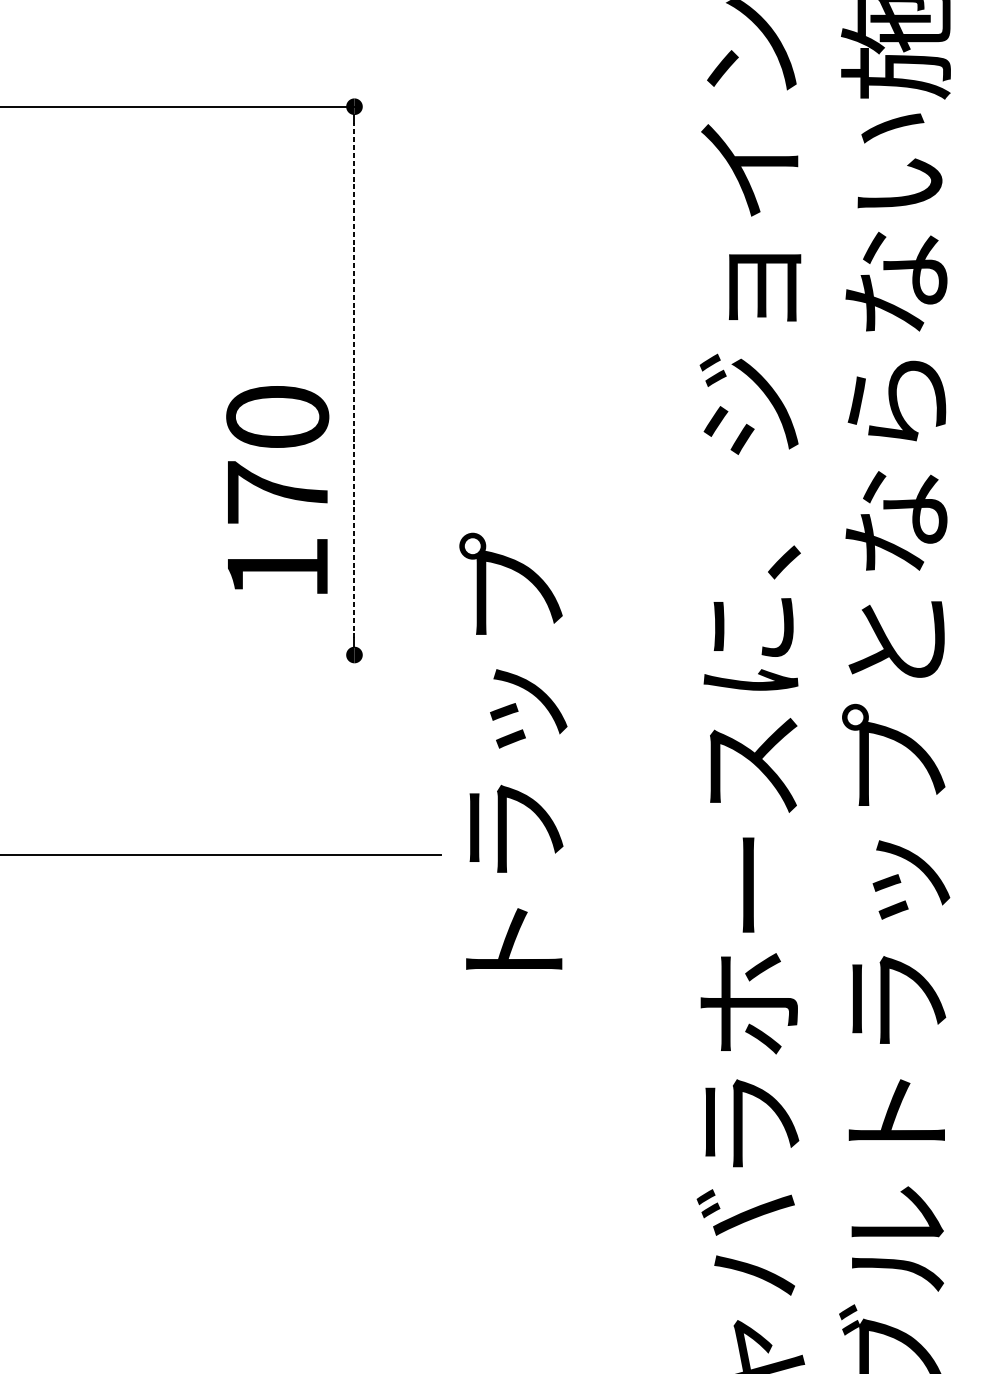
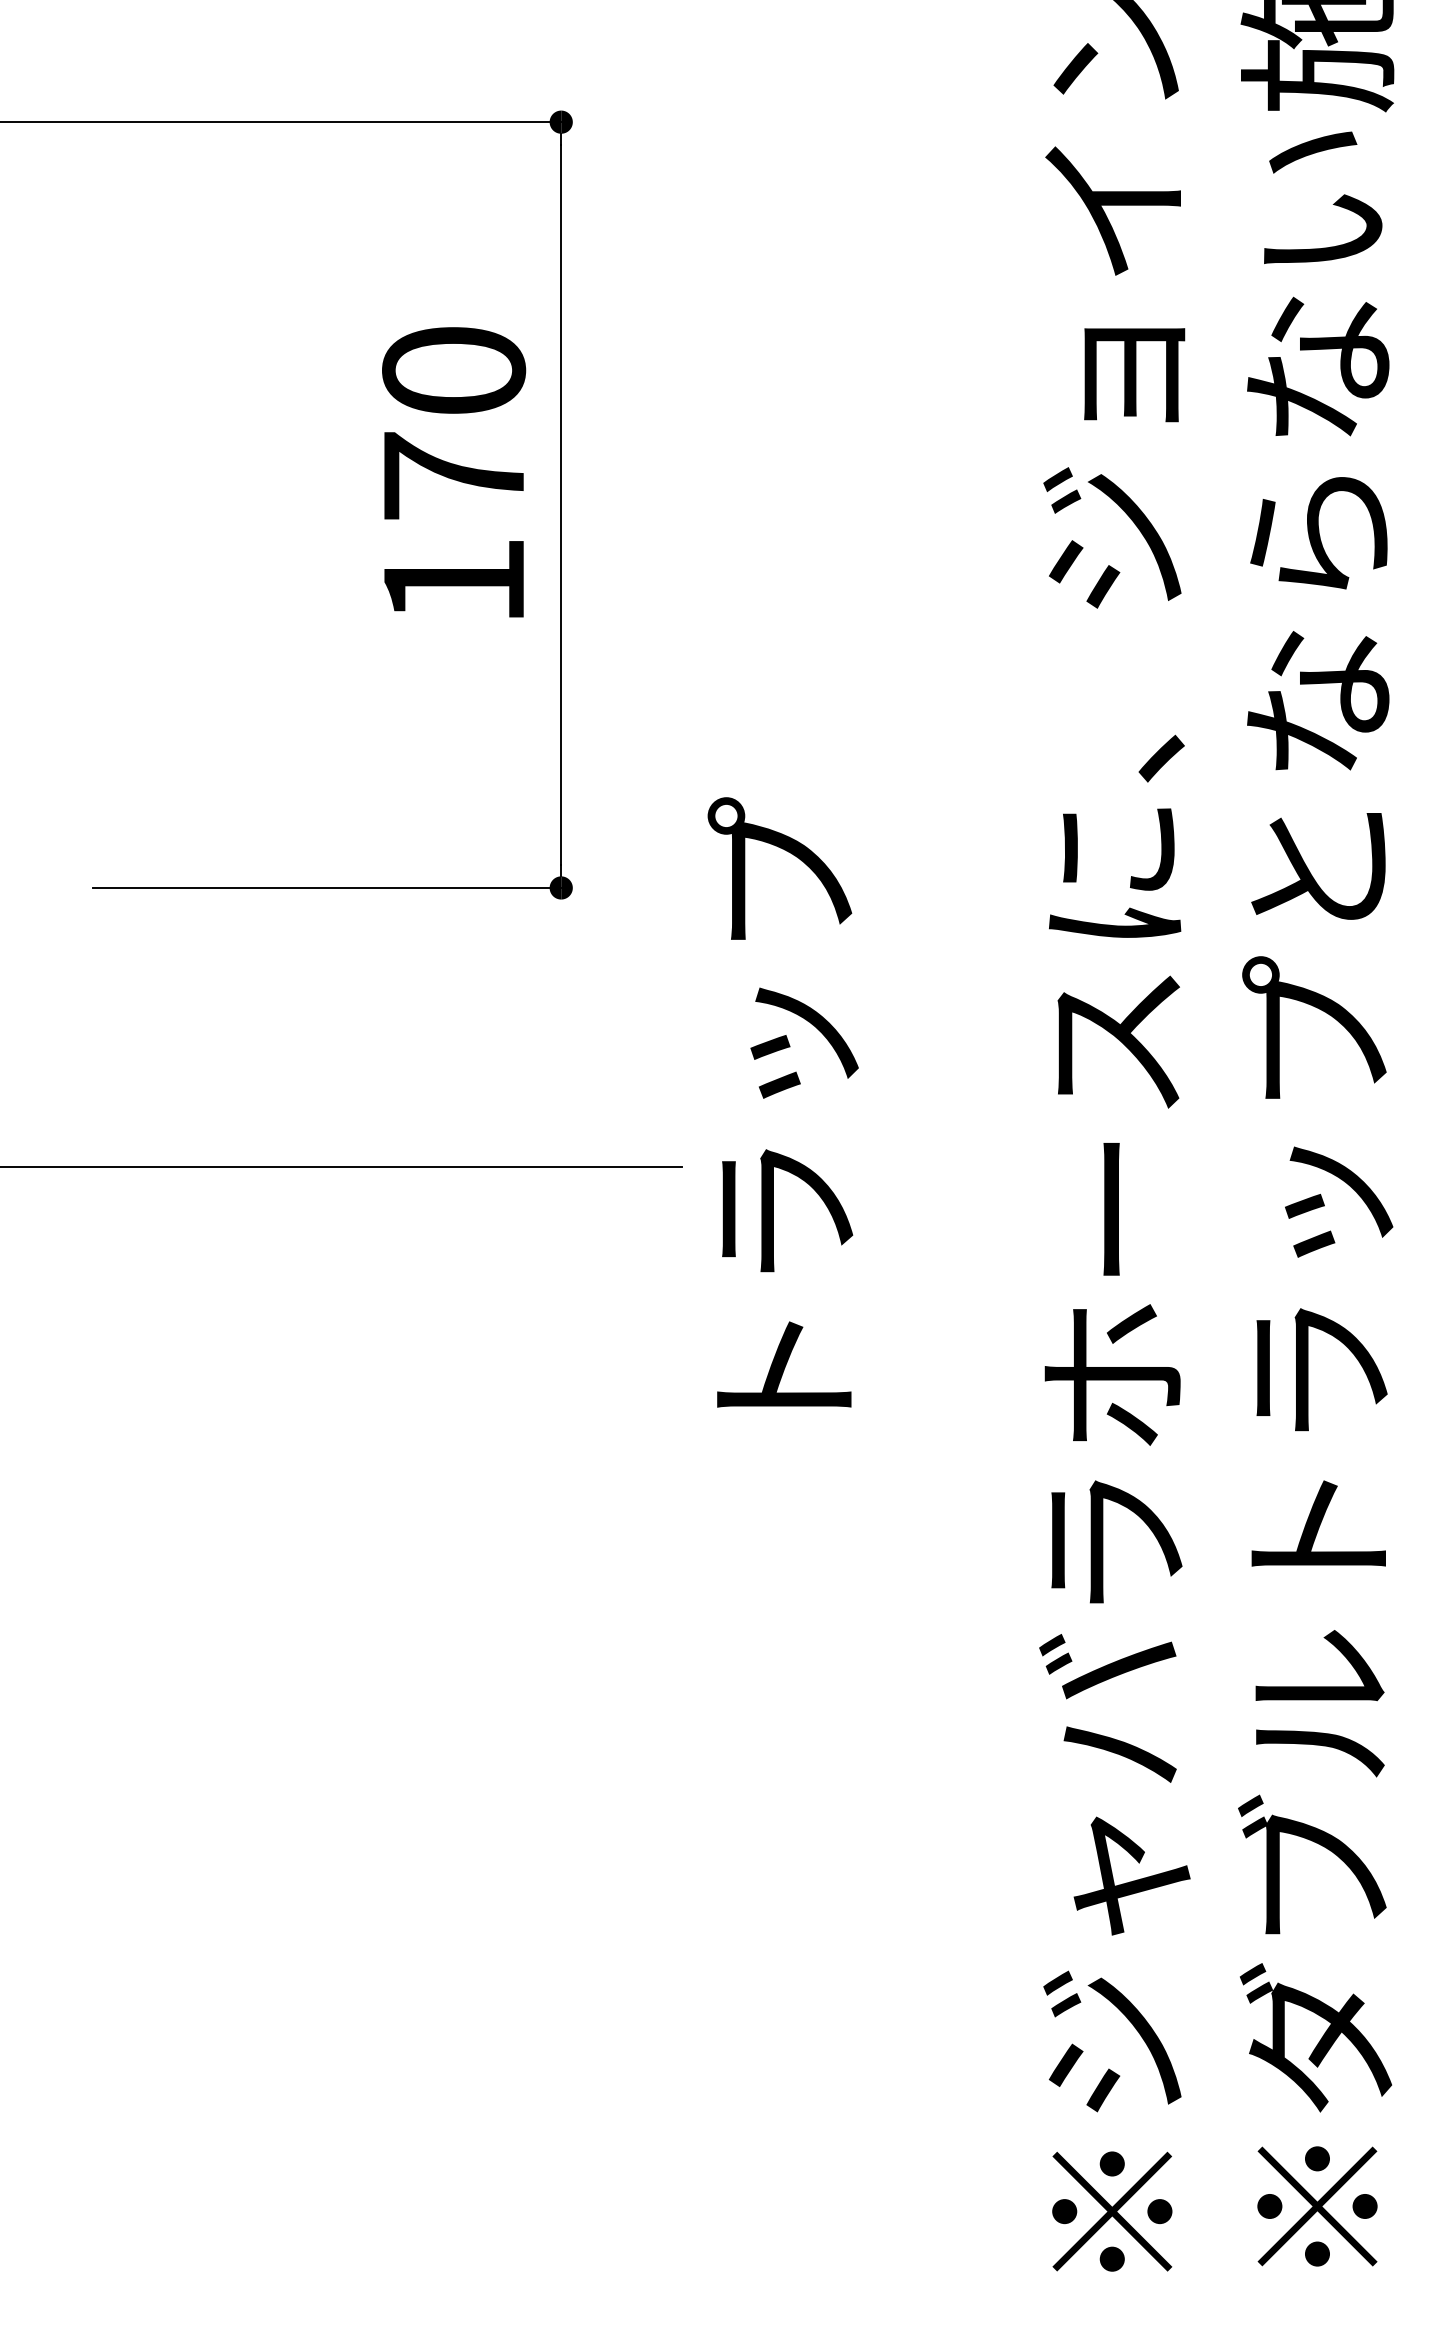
line: (354, 381) -> (561, 505), dashed -> solid
text: (278, 490) -> (454, 472), moved
line: (186, 654) -> (326, 887), added
text: (512, 751) -> (782, 1102), moved

